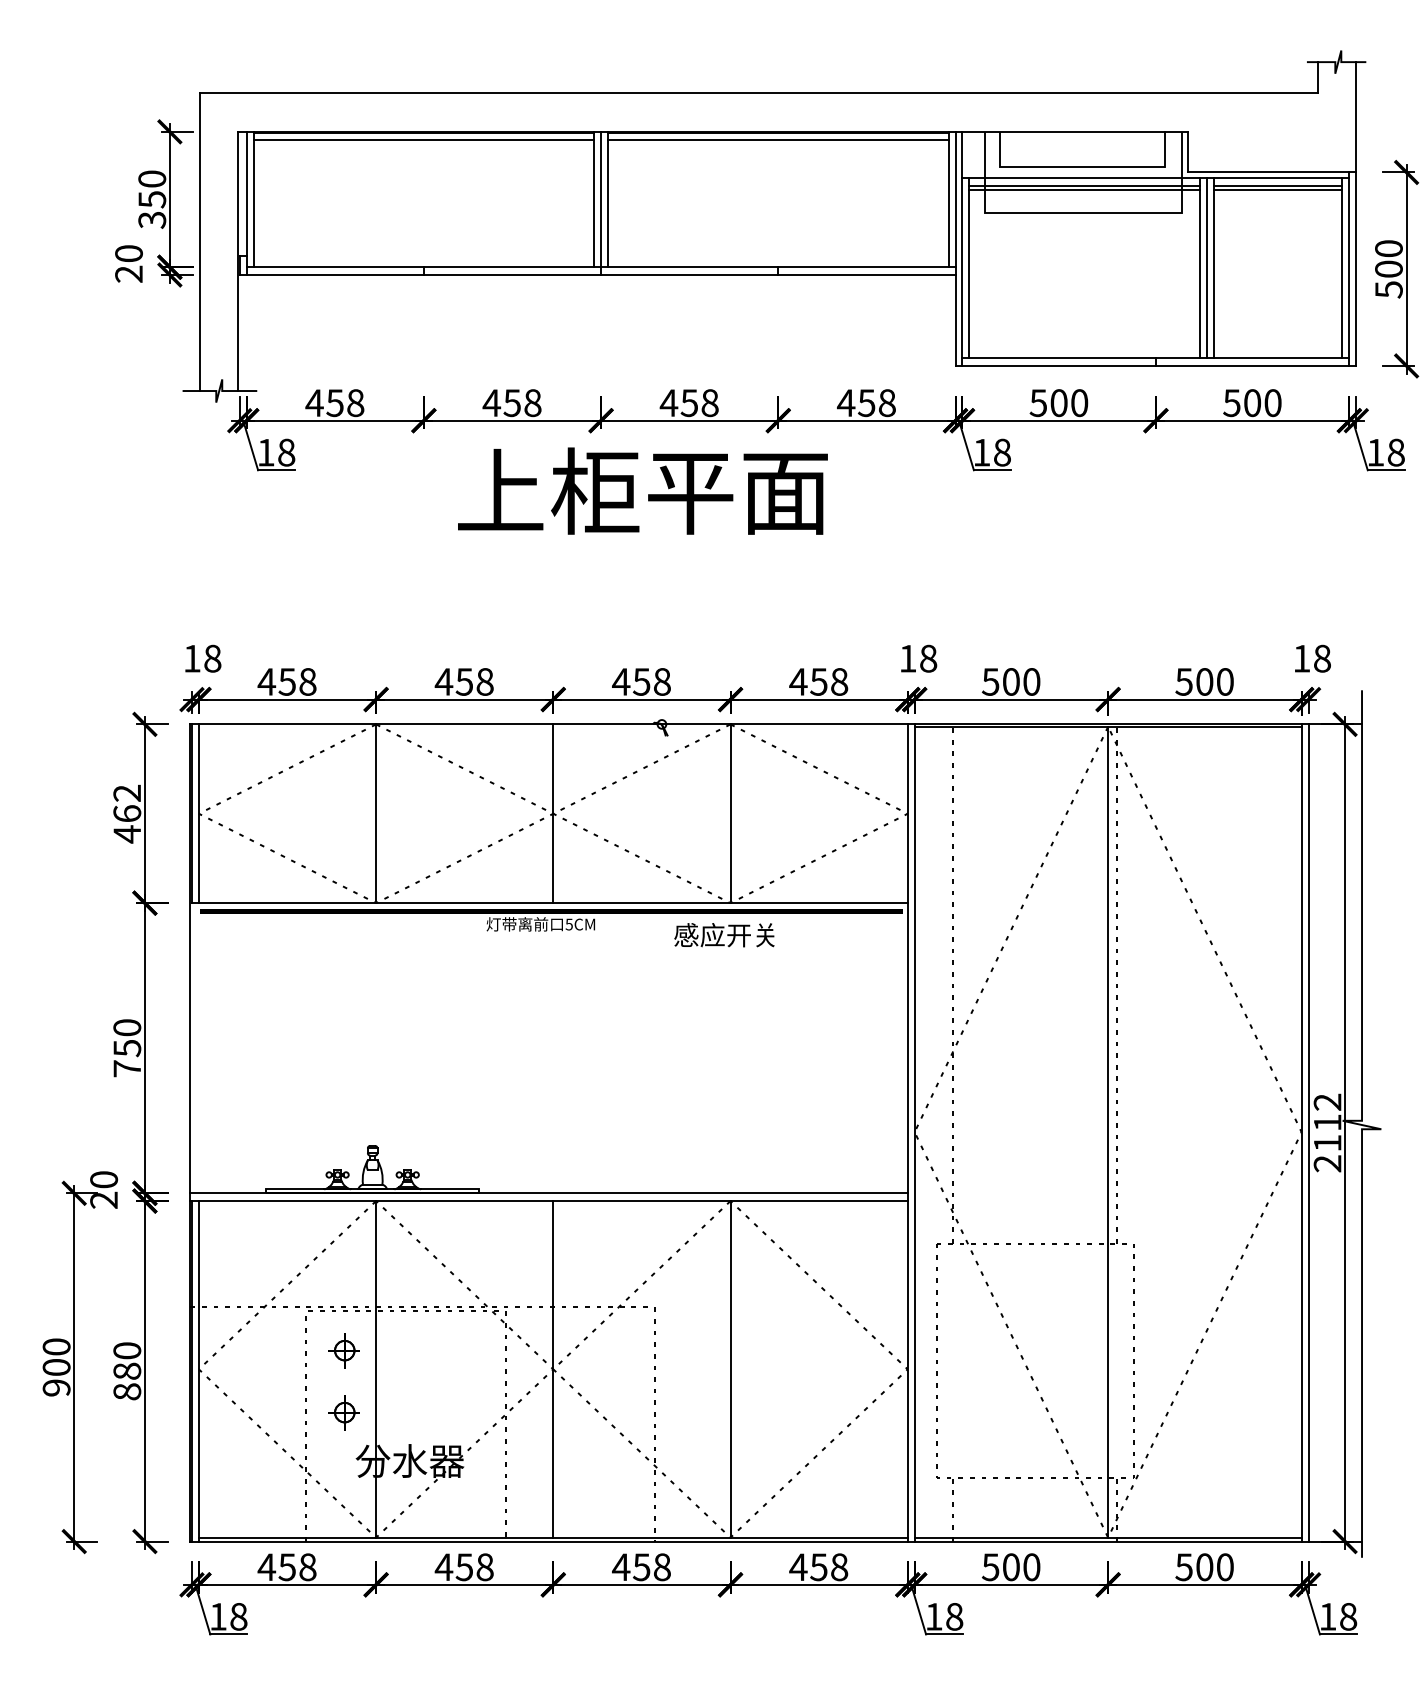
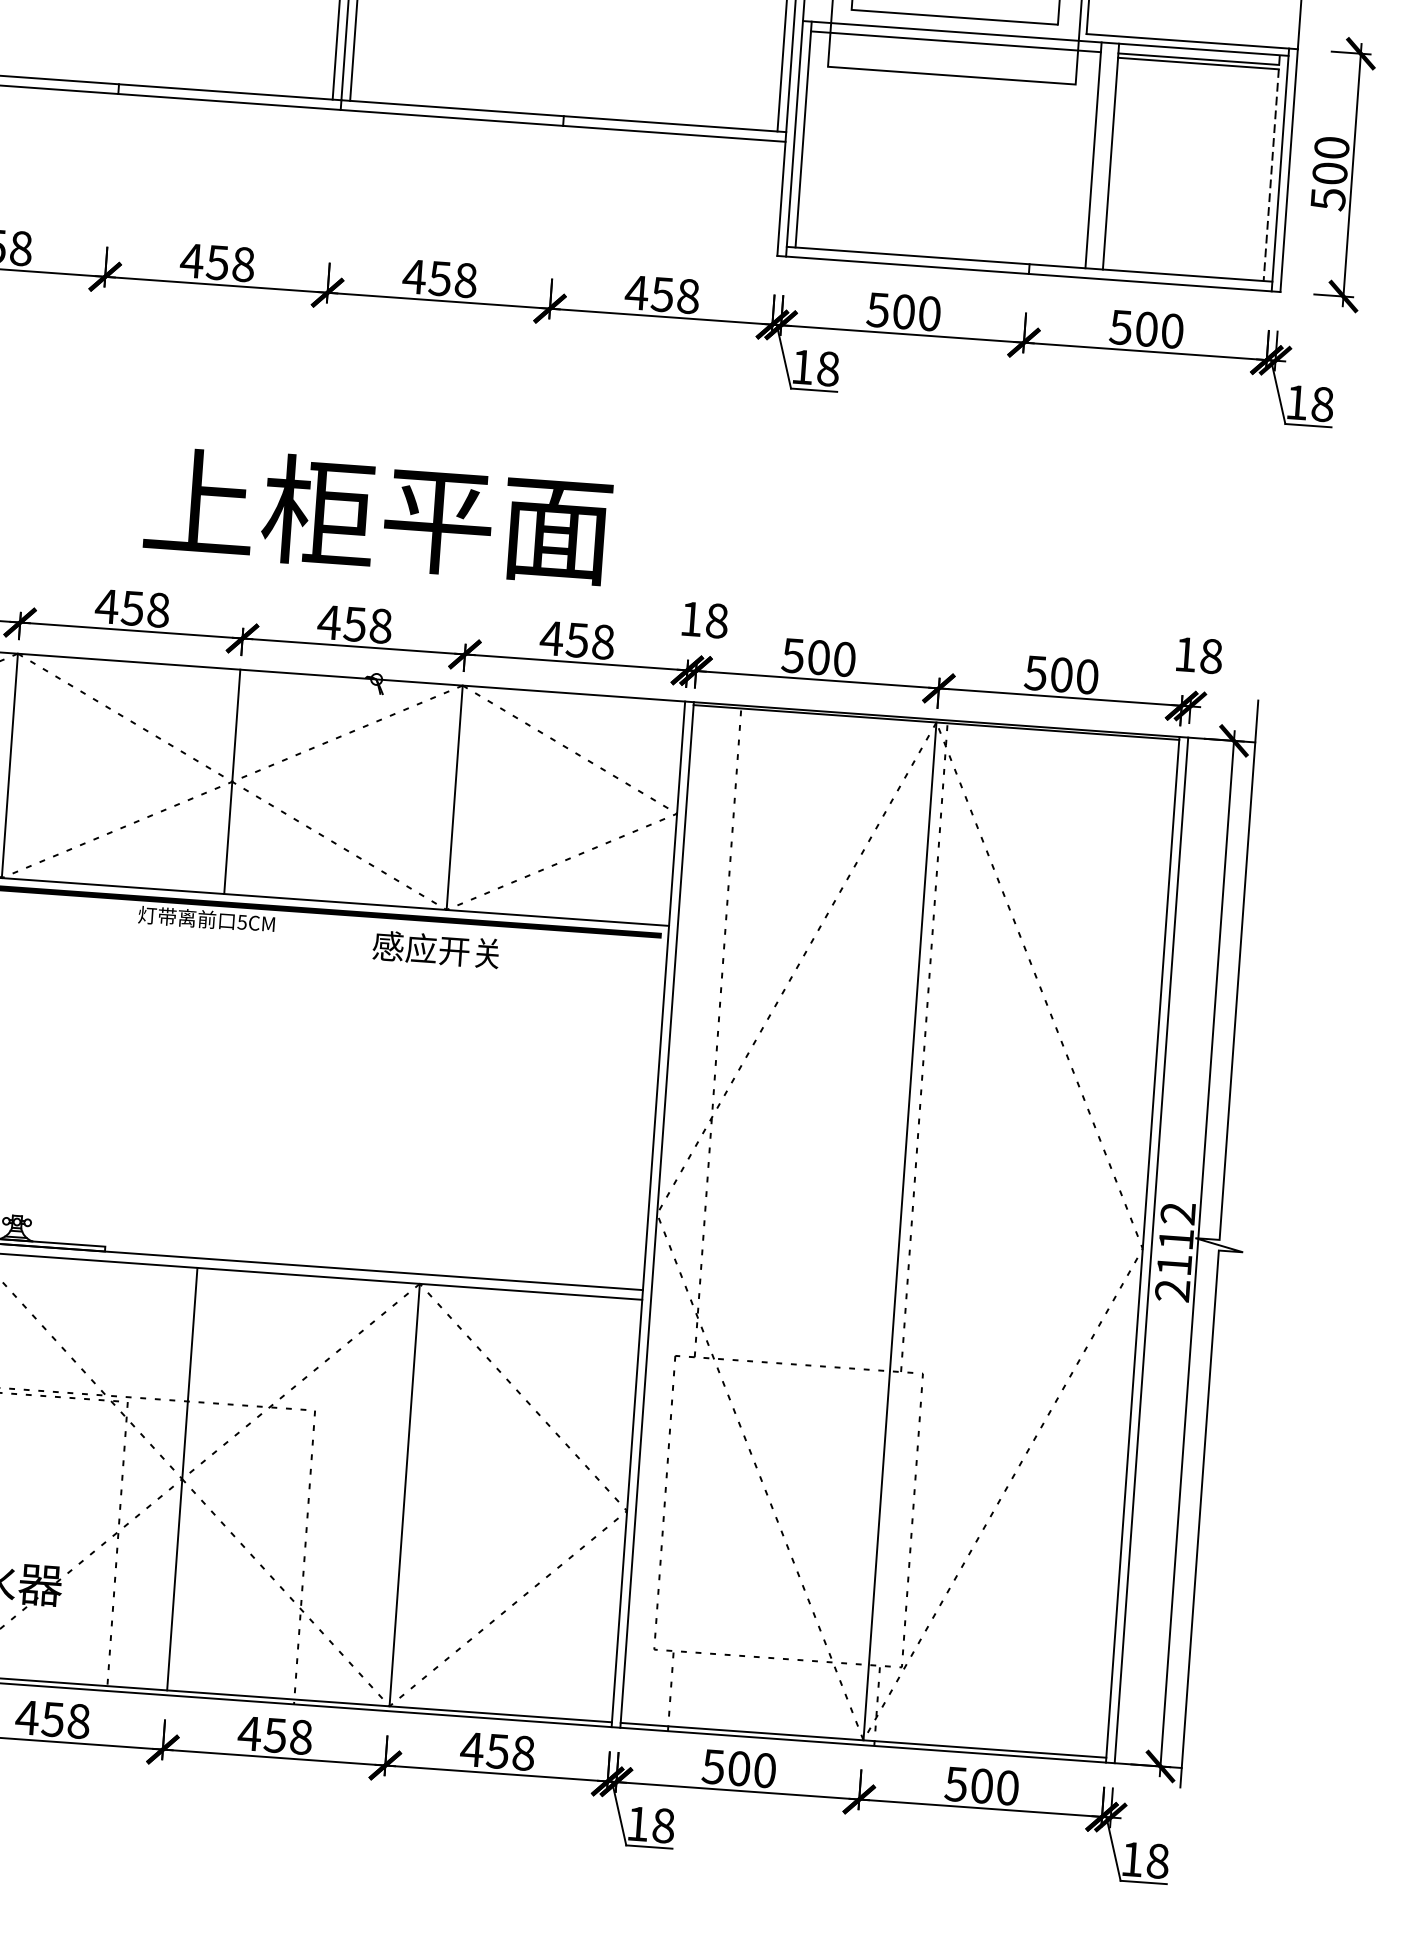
line: (1084, 189) -> (955, 46), removed
line: (1207, 268) -> (1102, 156), removed
line: (1342, 268) -> (1271, 168), solid -> dashed
text: (642, 490) -> (377, 514), moved

